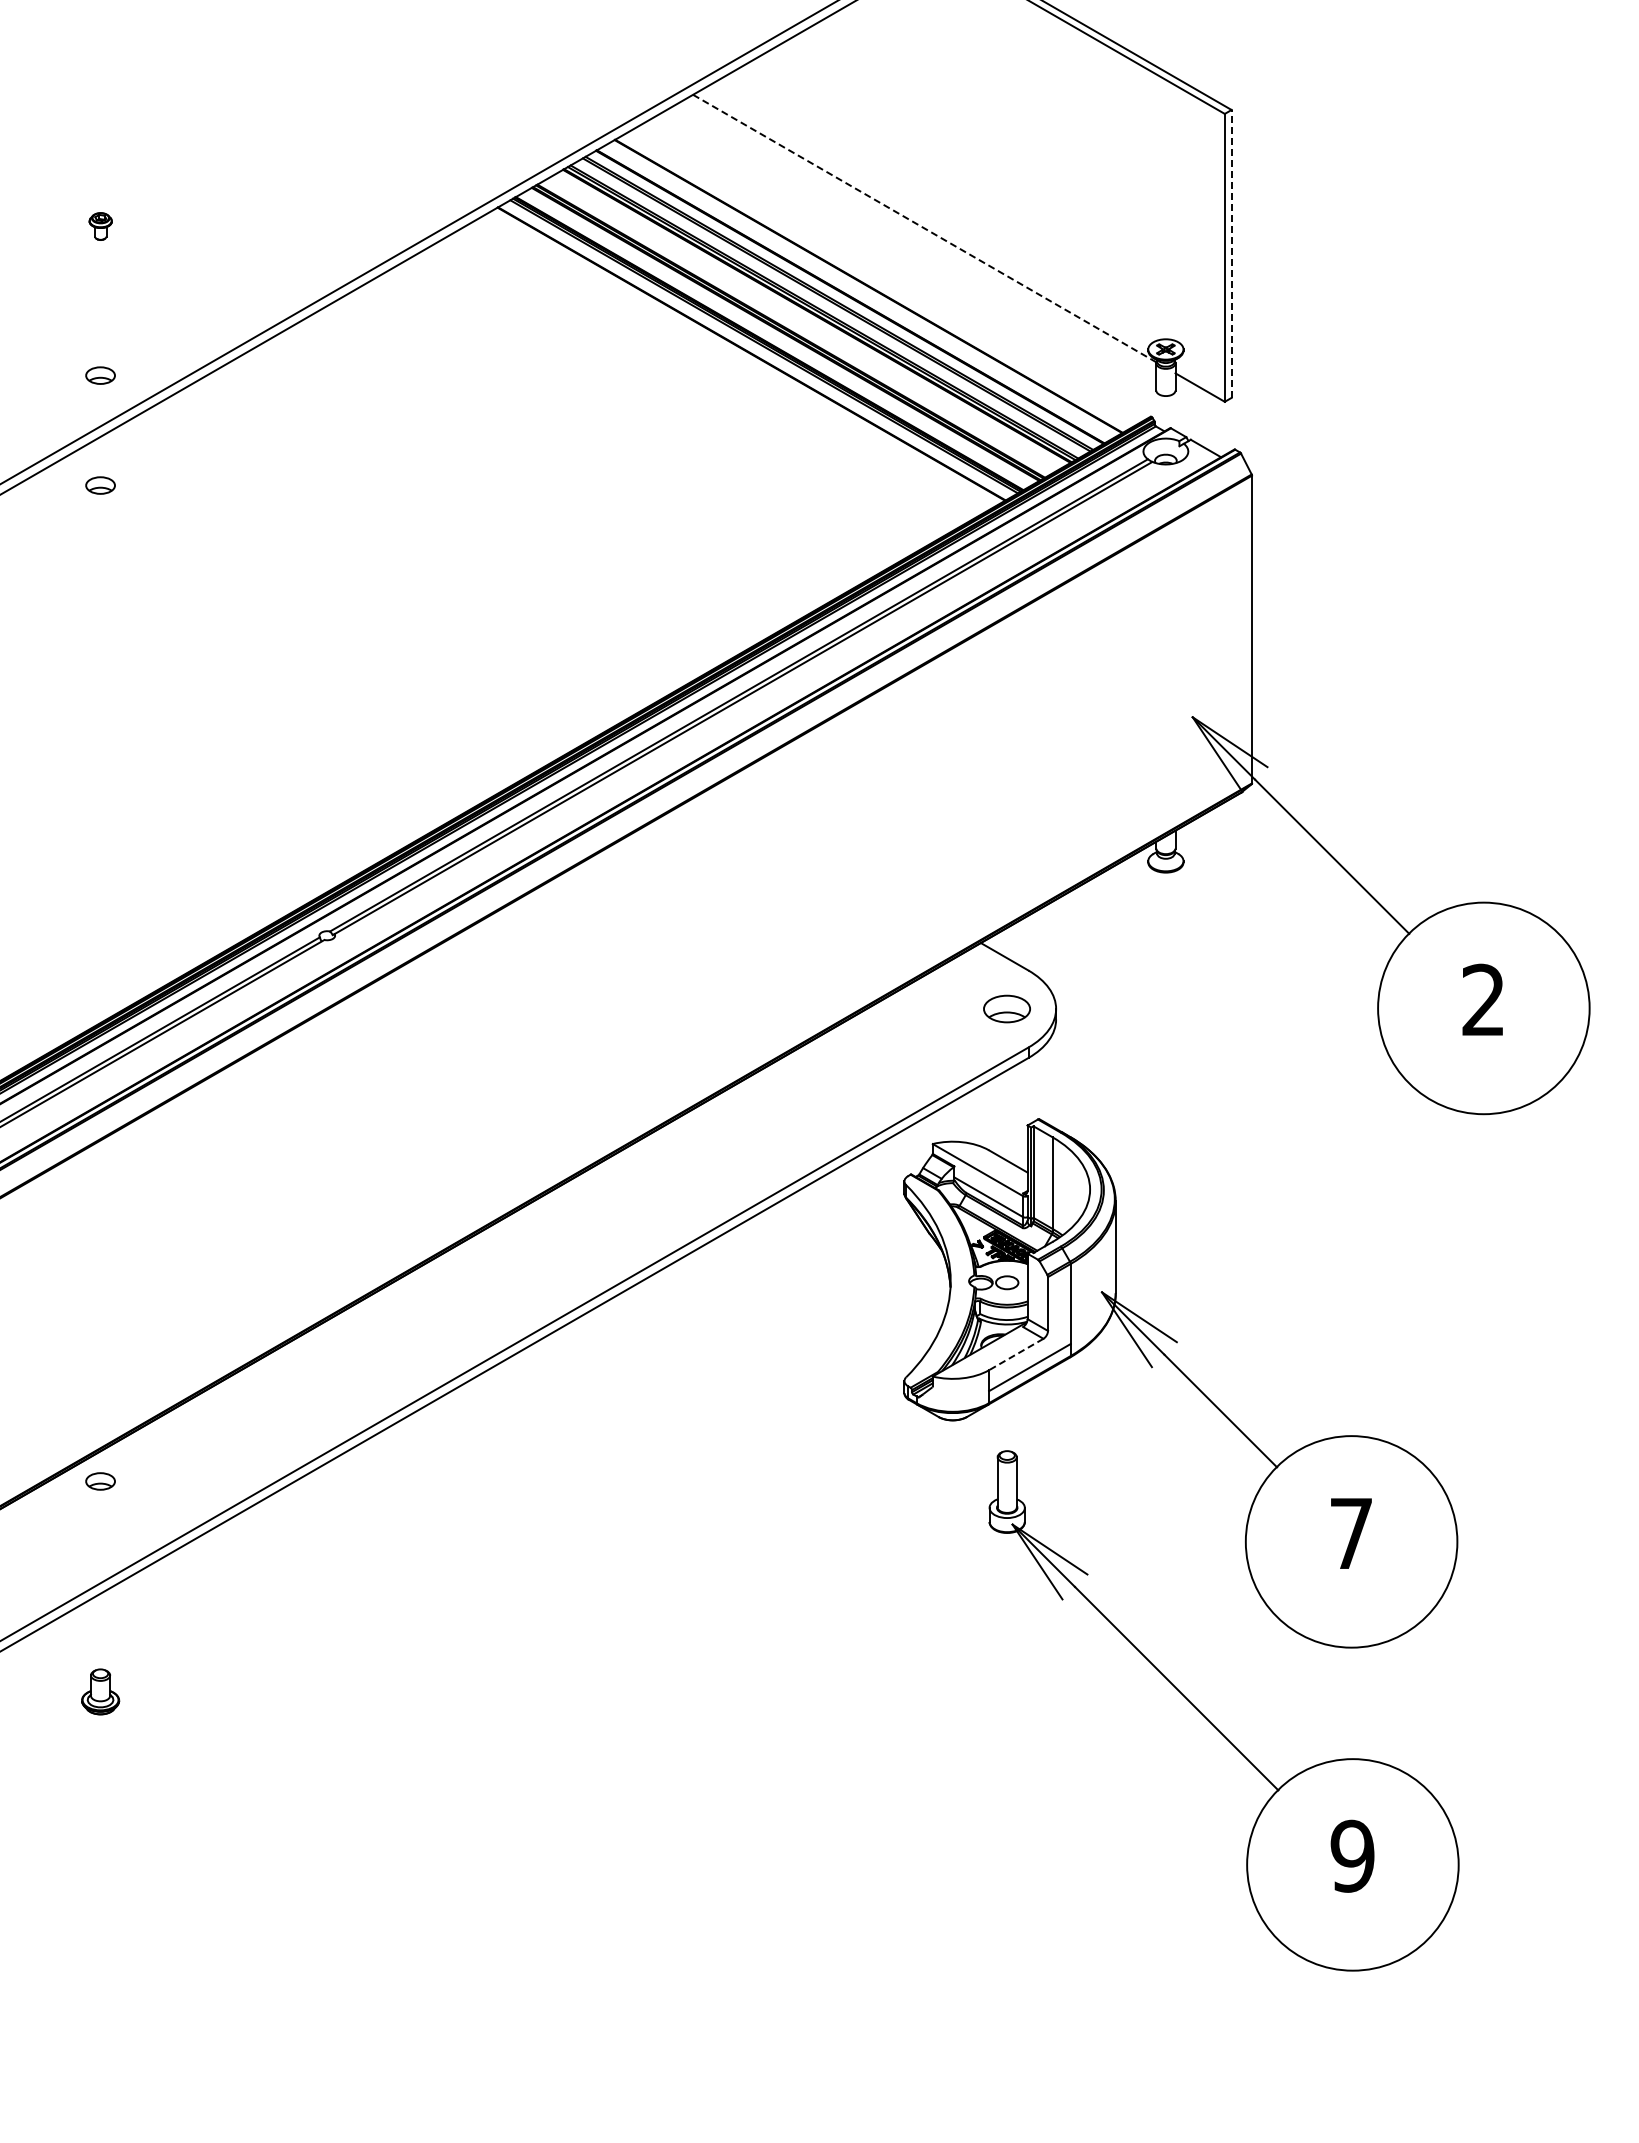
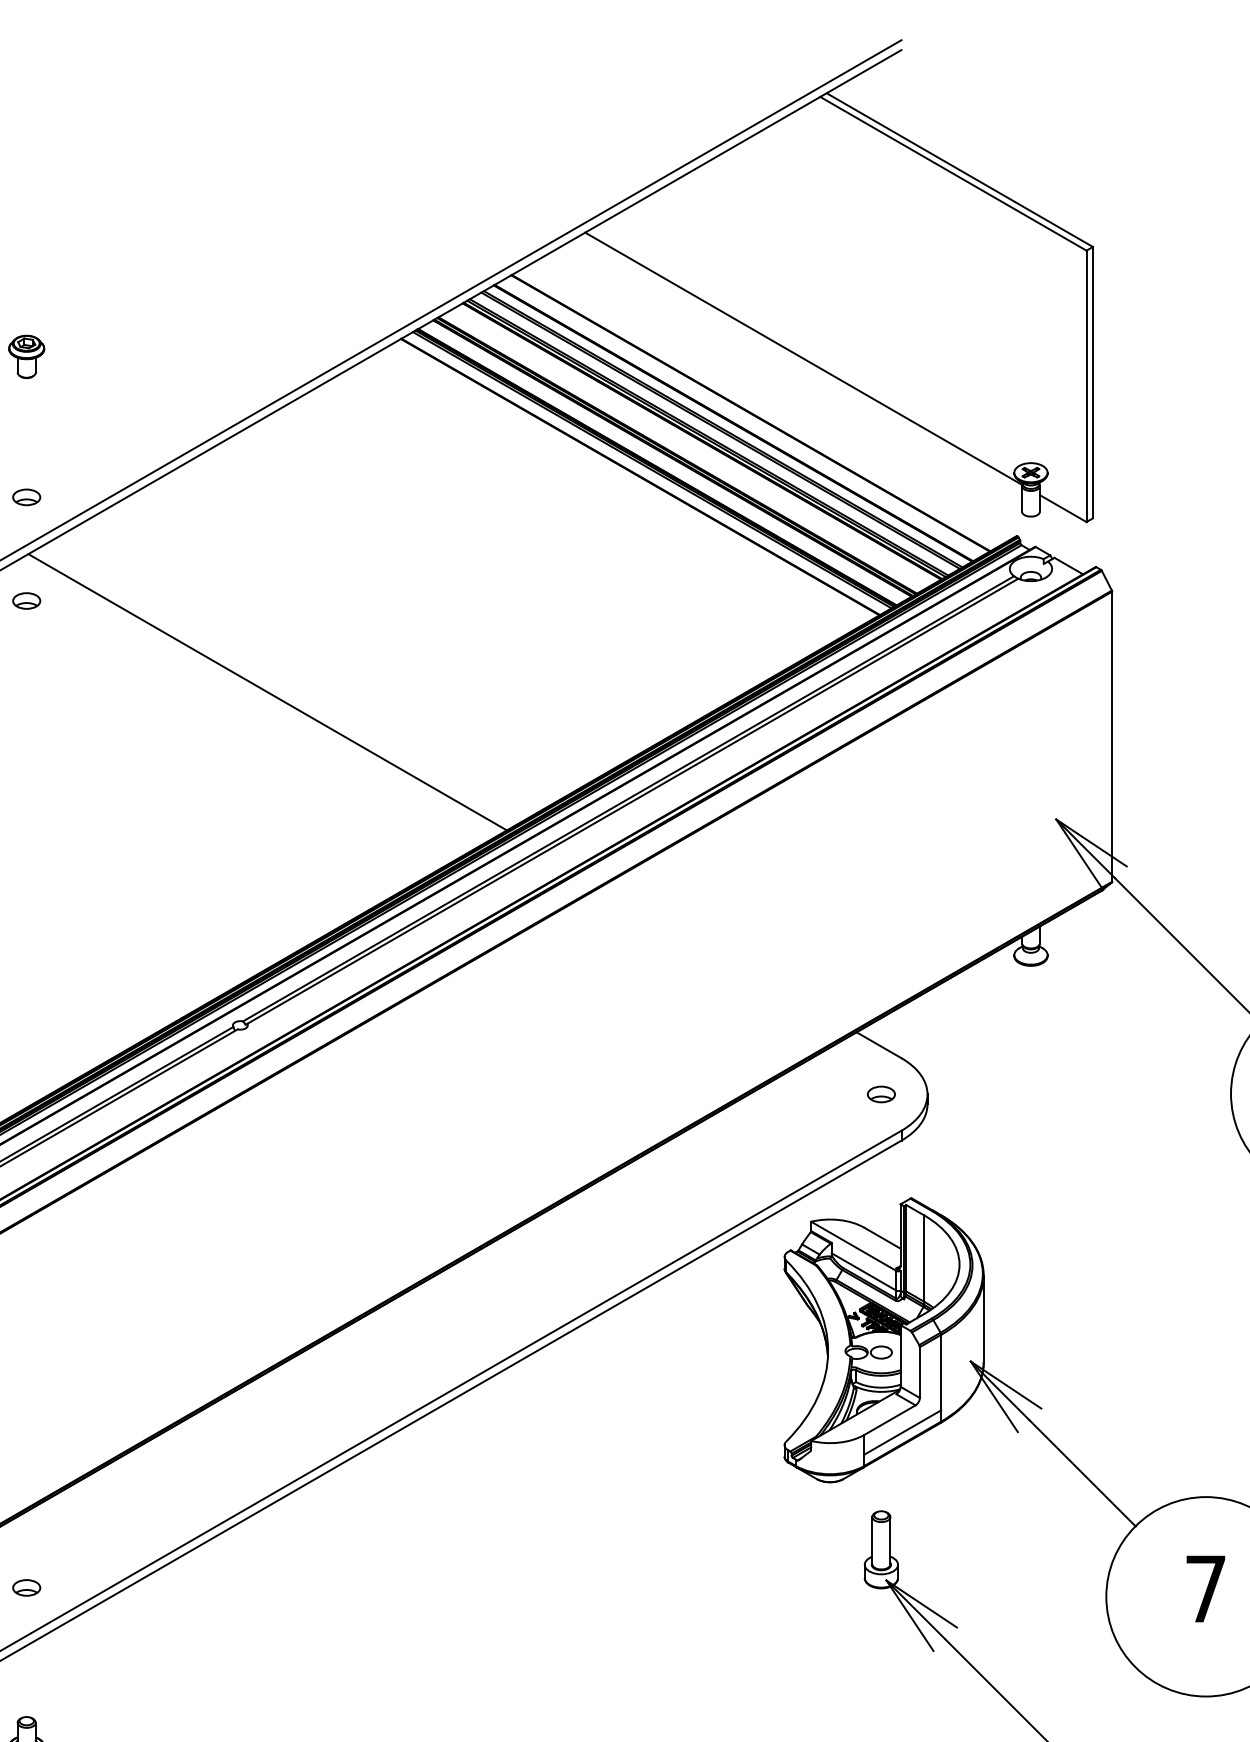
part: (100, 226) -> (26, 356), size x1.67
line: (924, 228) -> (803, 358), dashed -> solid
line: (1231, 253) -> (1092, 382), dashed -> solid
line: (356, 581) -> (267, 691), added
part: (1007, 1008) -> (881, 1093), size x0.62
line: (1015, 1354) -> (889, 1420), dashed -> solid
part: (100, 1481) -> (26, 1587), moved

